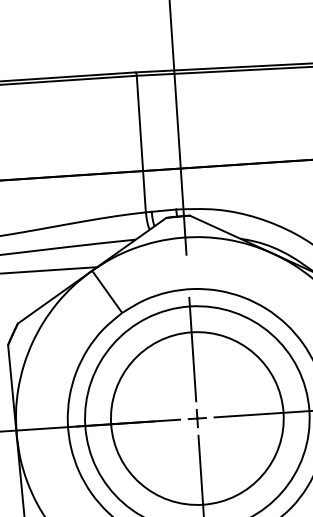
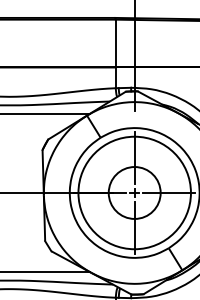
circle: (196, 417) -> (134, 192), size x0.6

